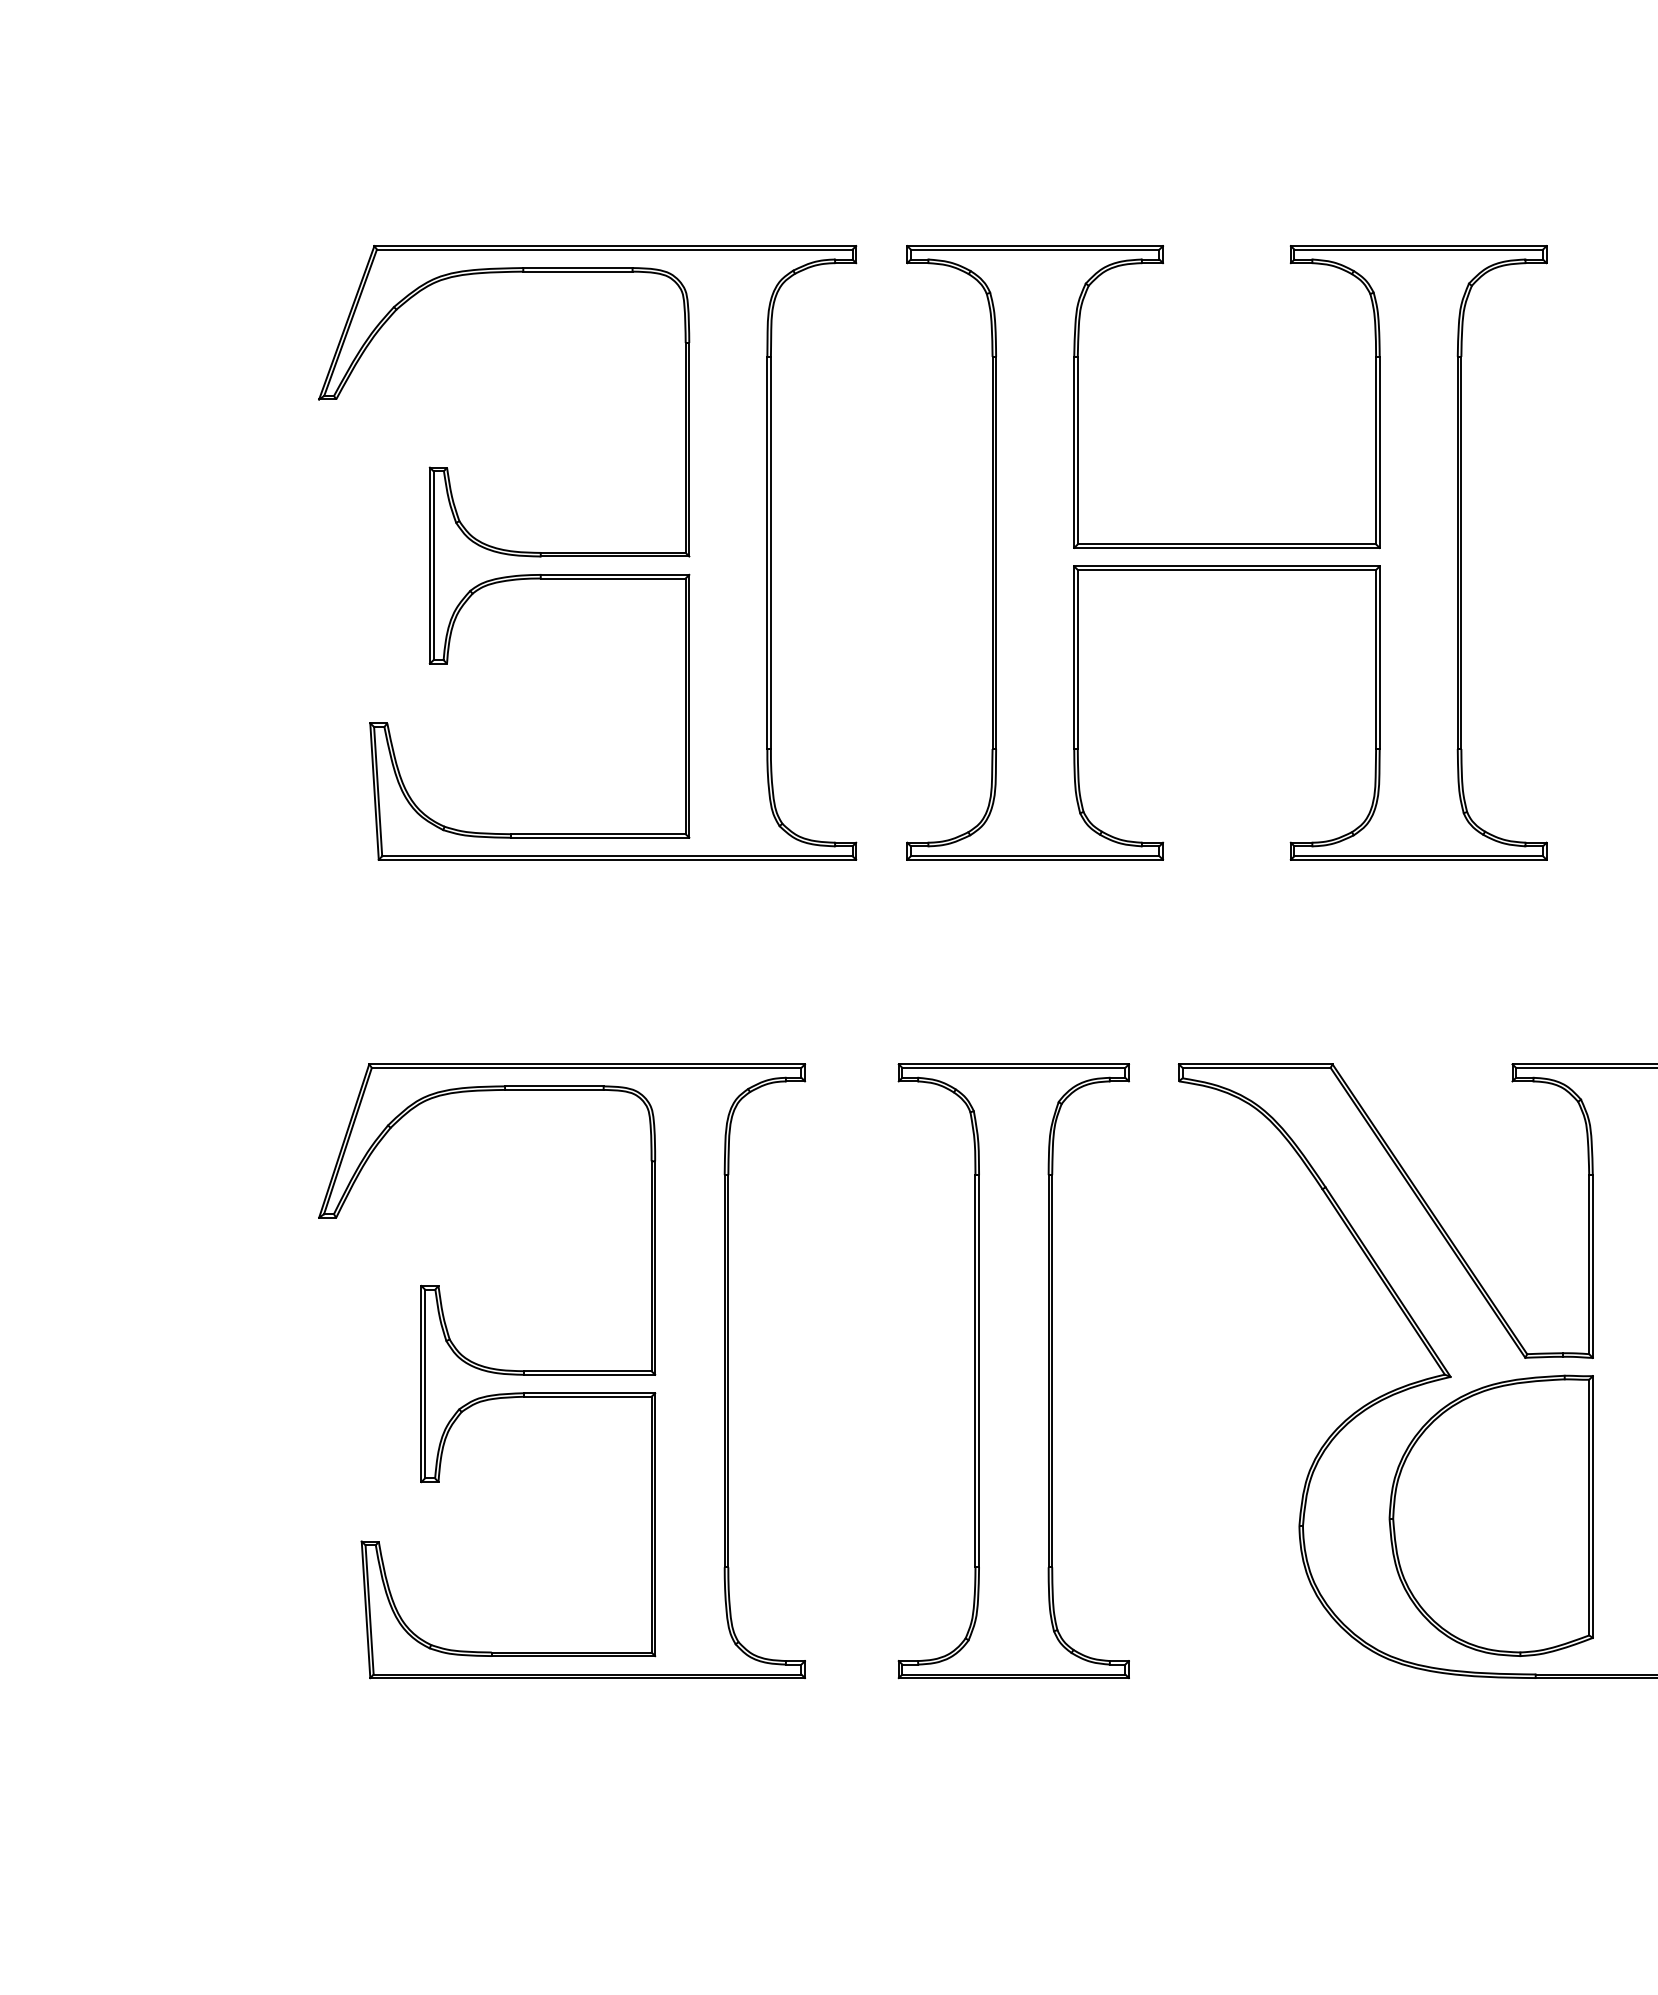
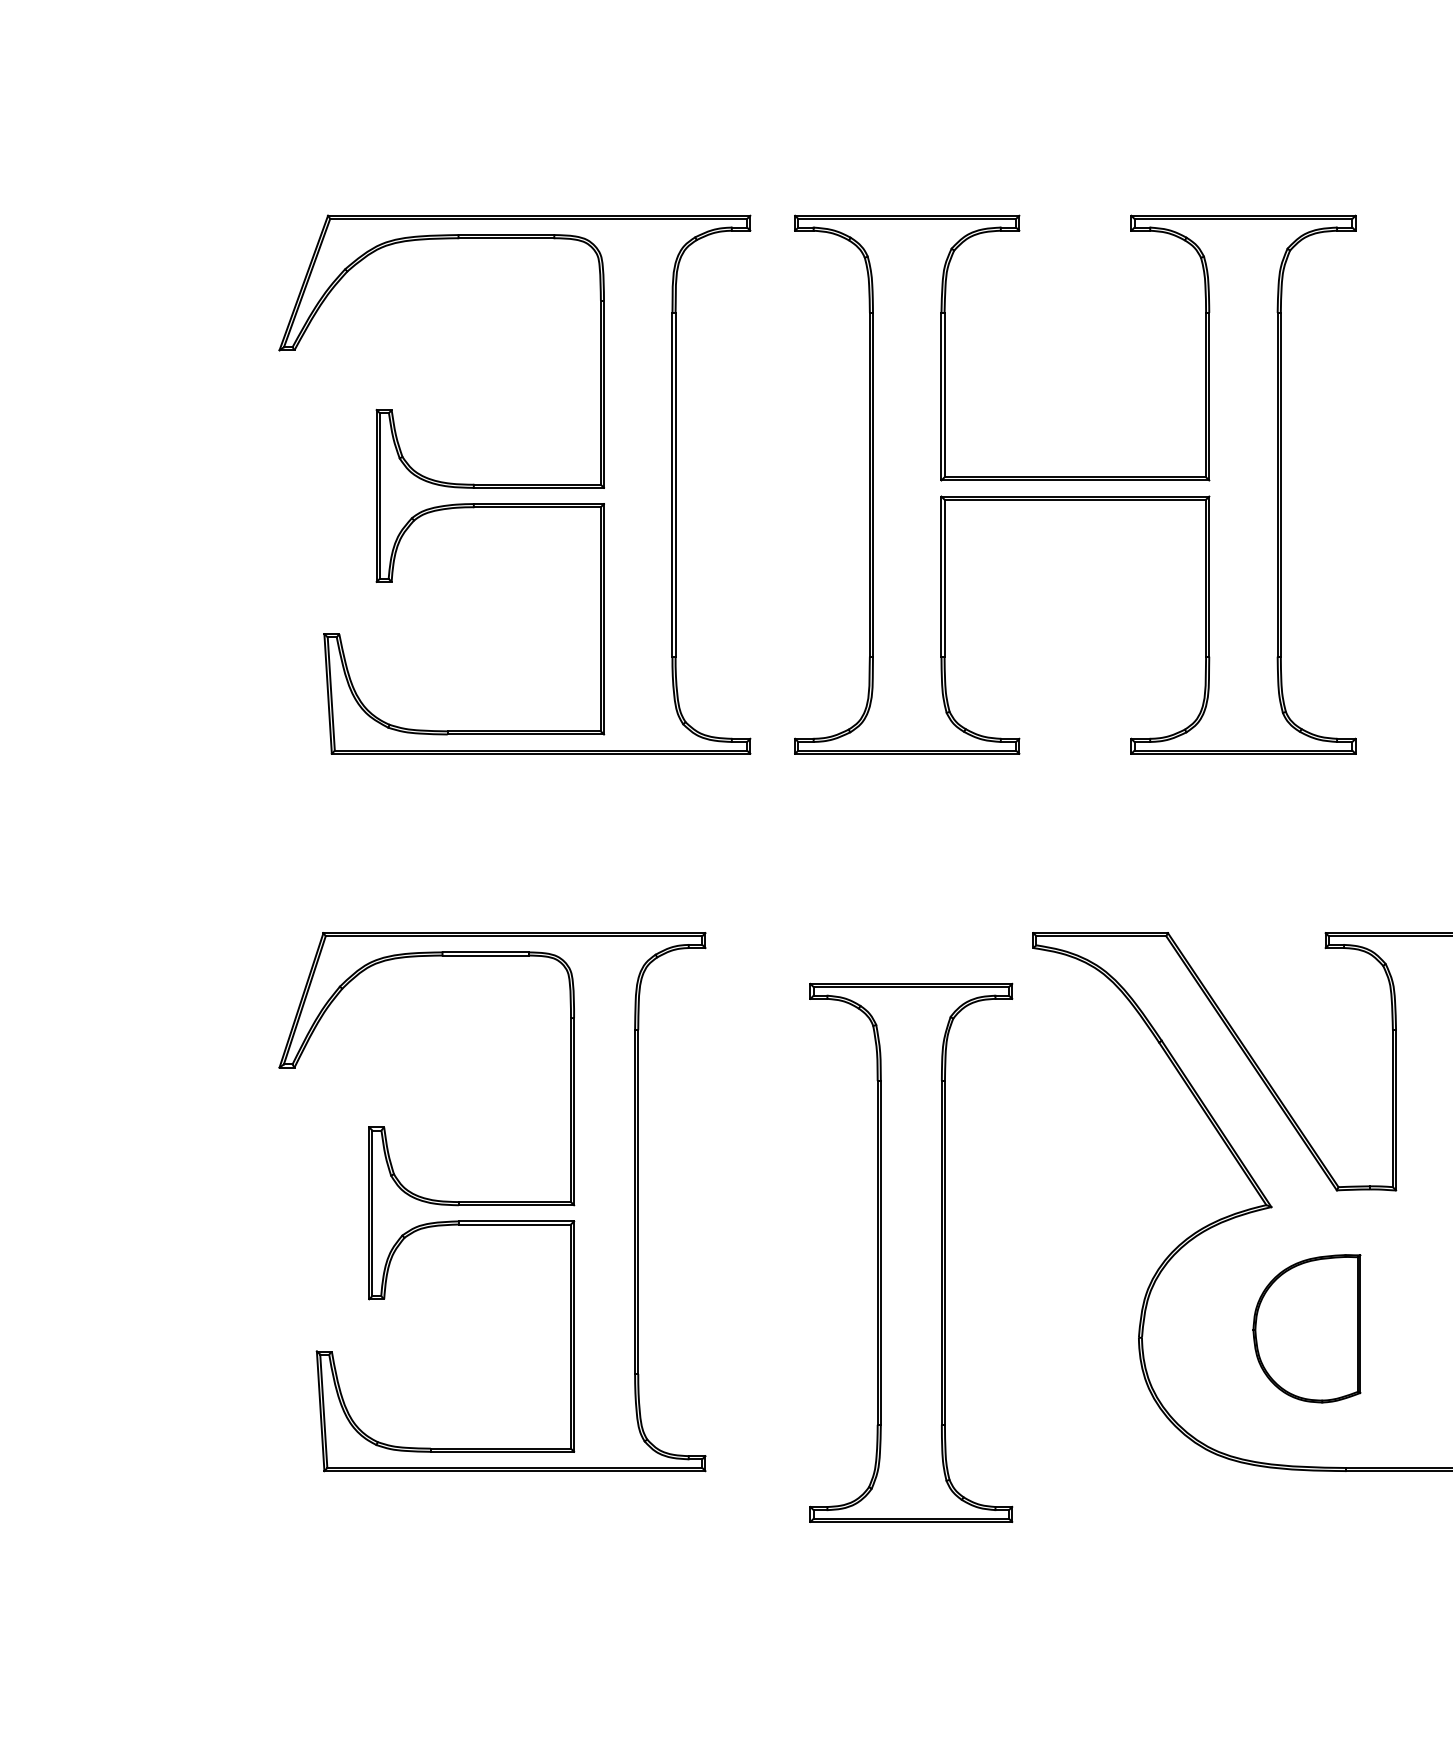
part: (1013, 1371) -> (911, 1253), moved
part: (1490, 1515) -> (1306, 1328), size x0.6

